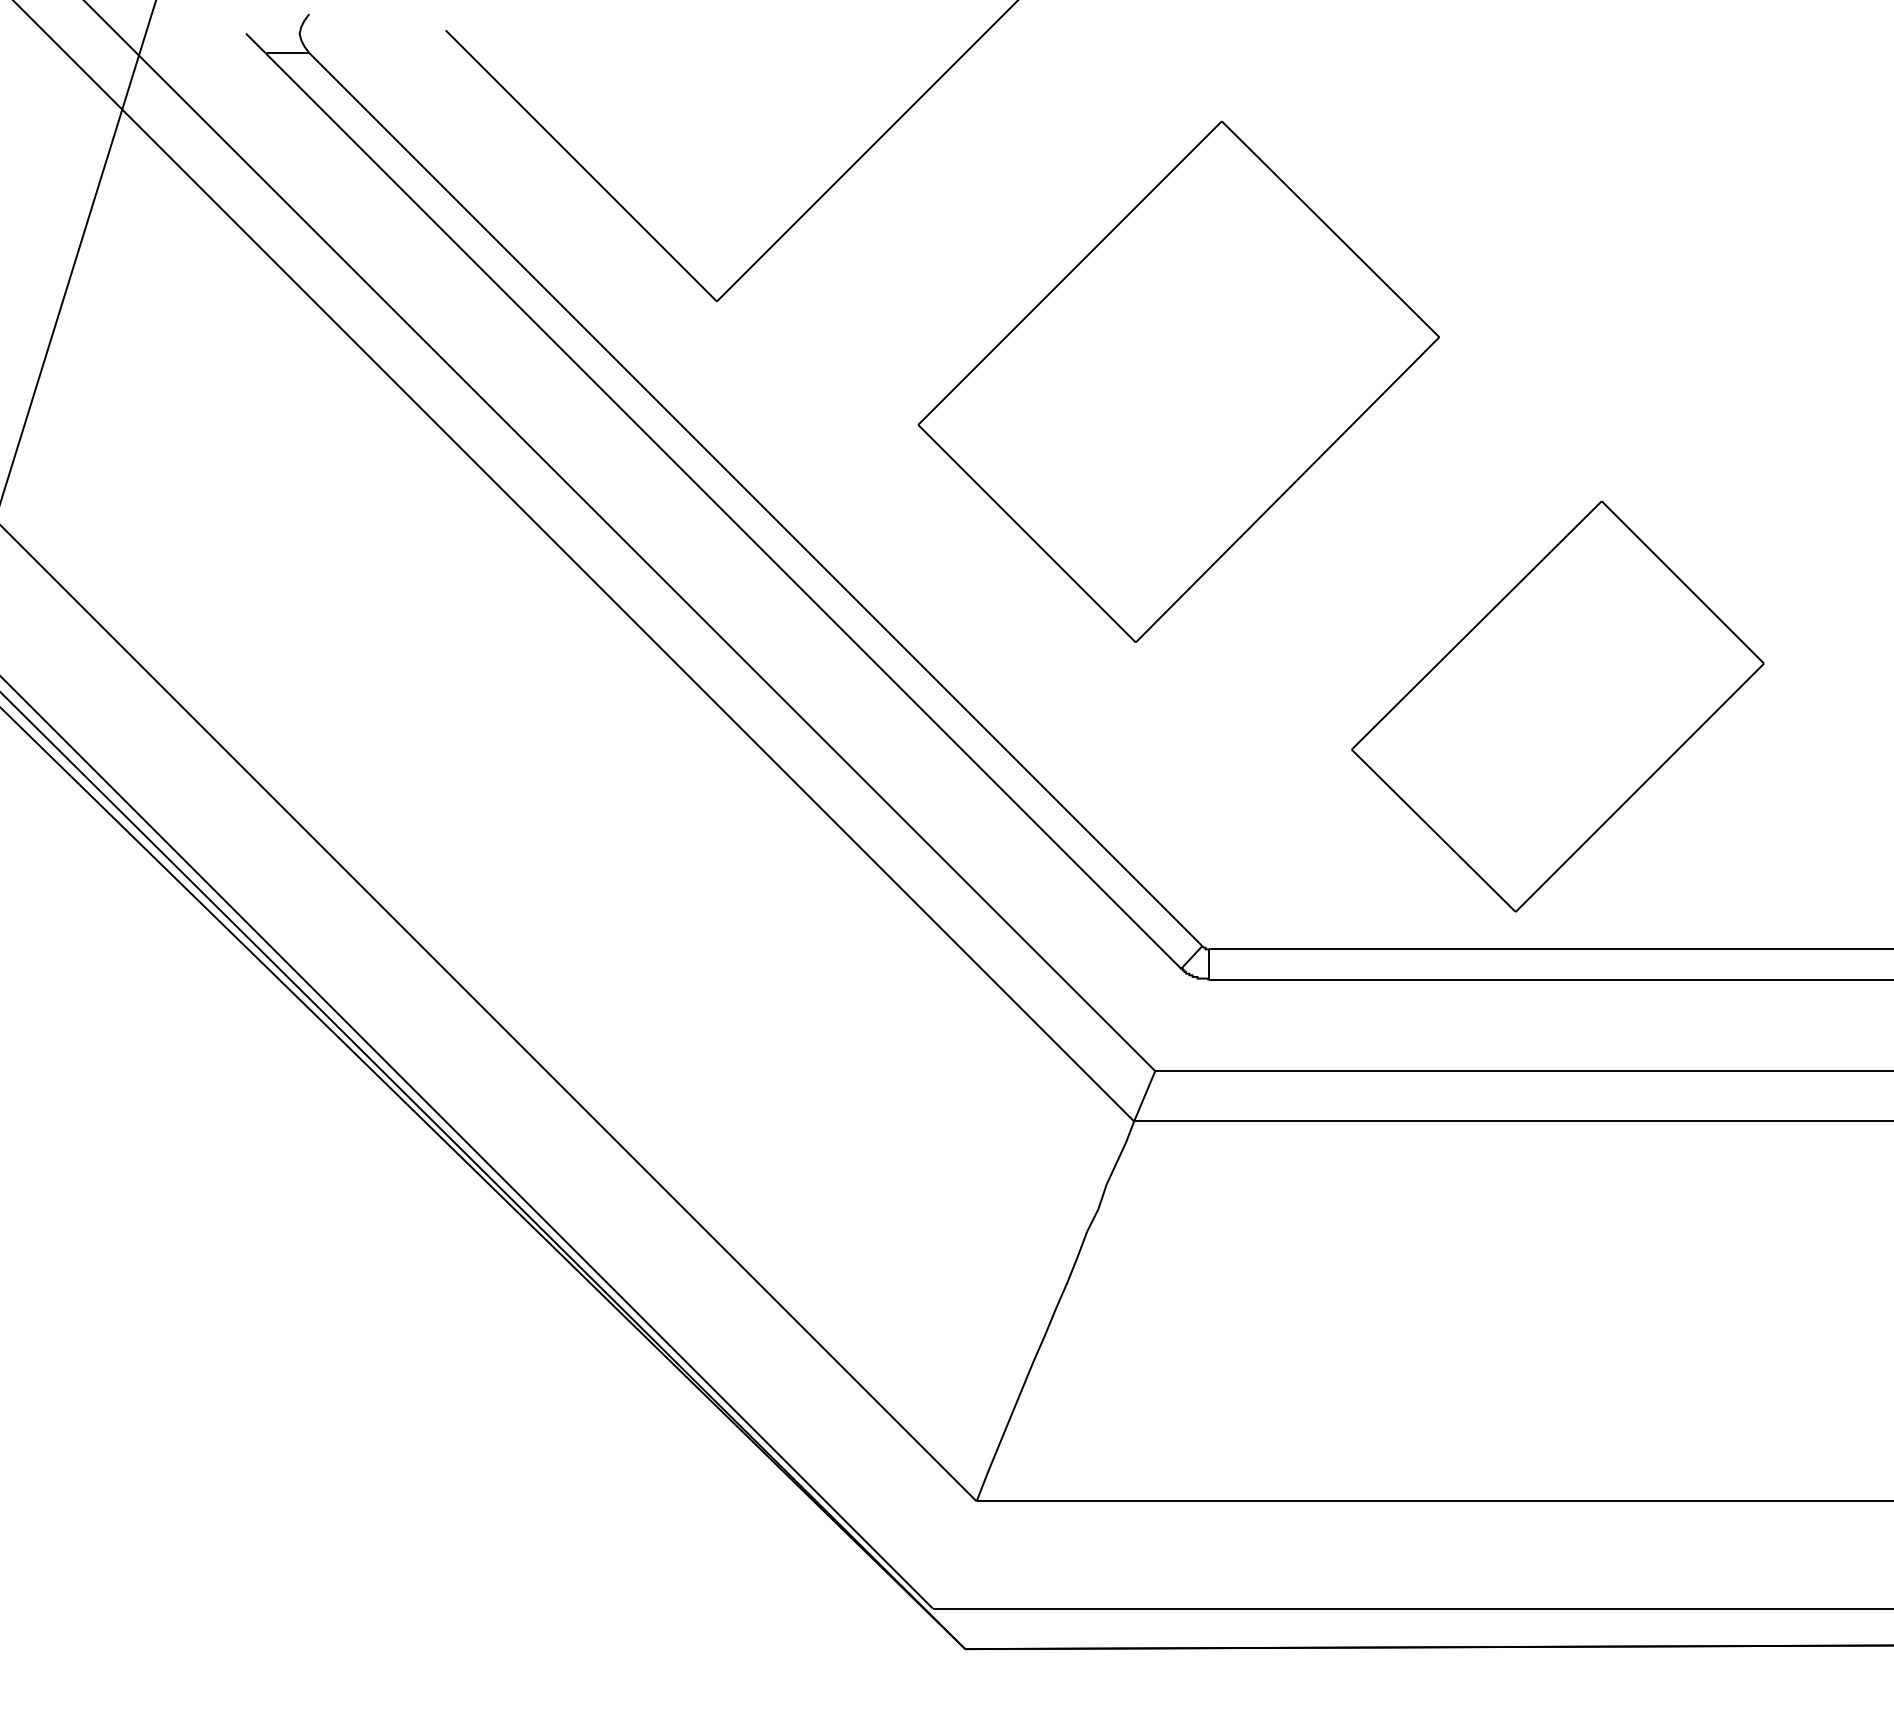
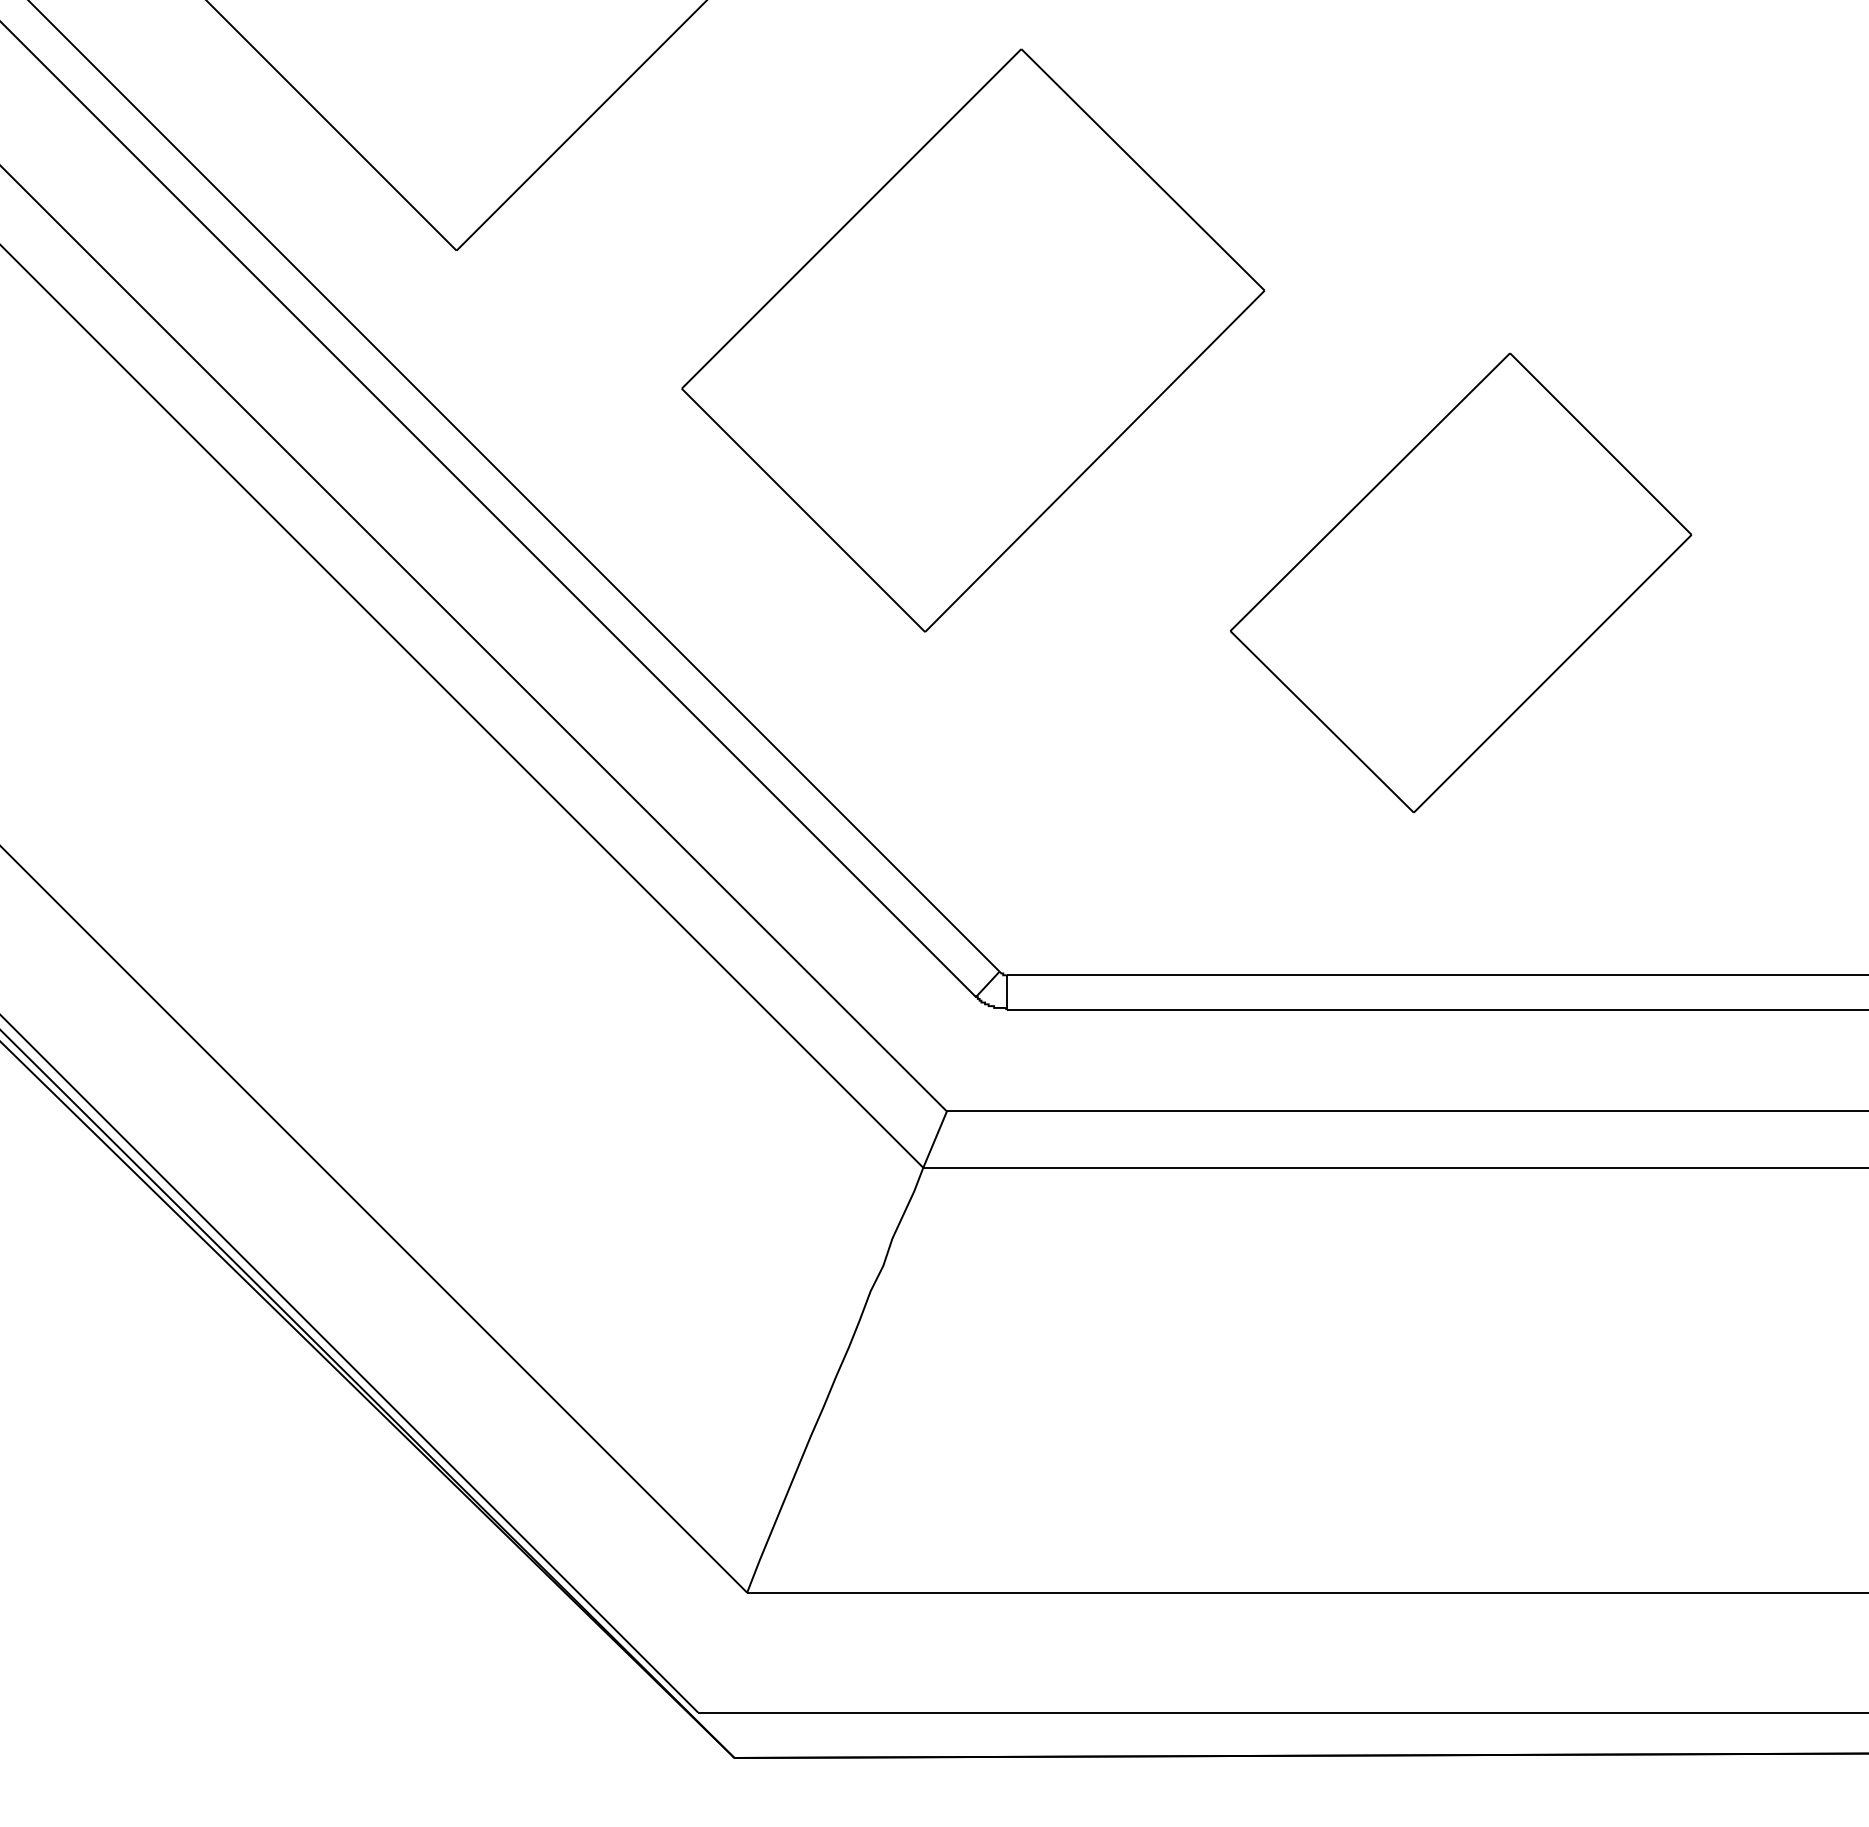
part: (1557, 706) -> (1460, 582), moved

